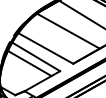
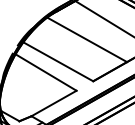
line: (29, 63) -> (37, 80), removed

